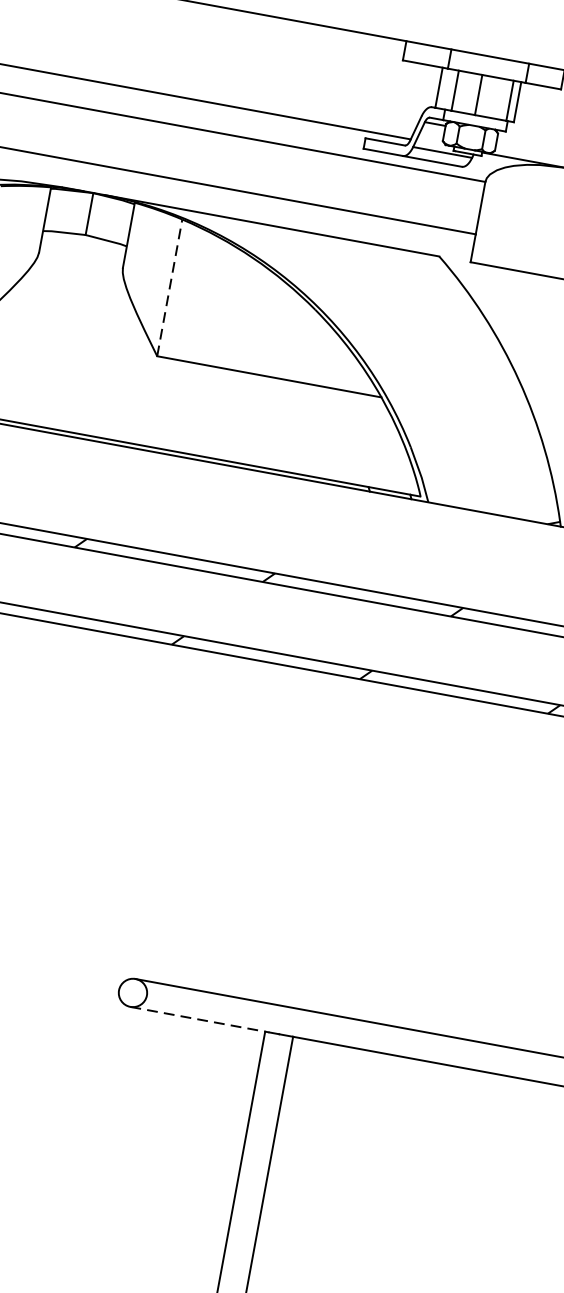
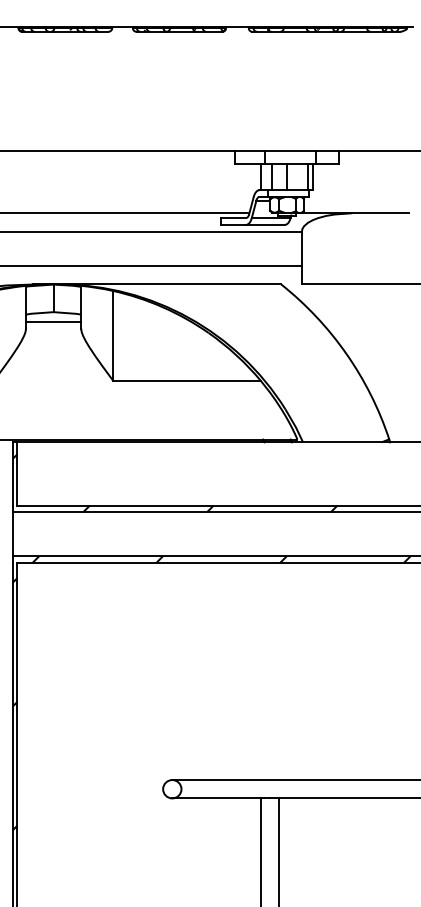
line: (82, 250) -> (53, 322), added
line: (170, 287) -> (113, 335), dashed -> solid
line: (200, 1019) -> (218, 798), dashed -> solid

